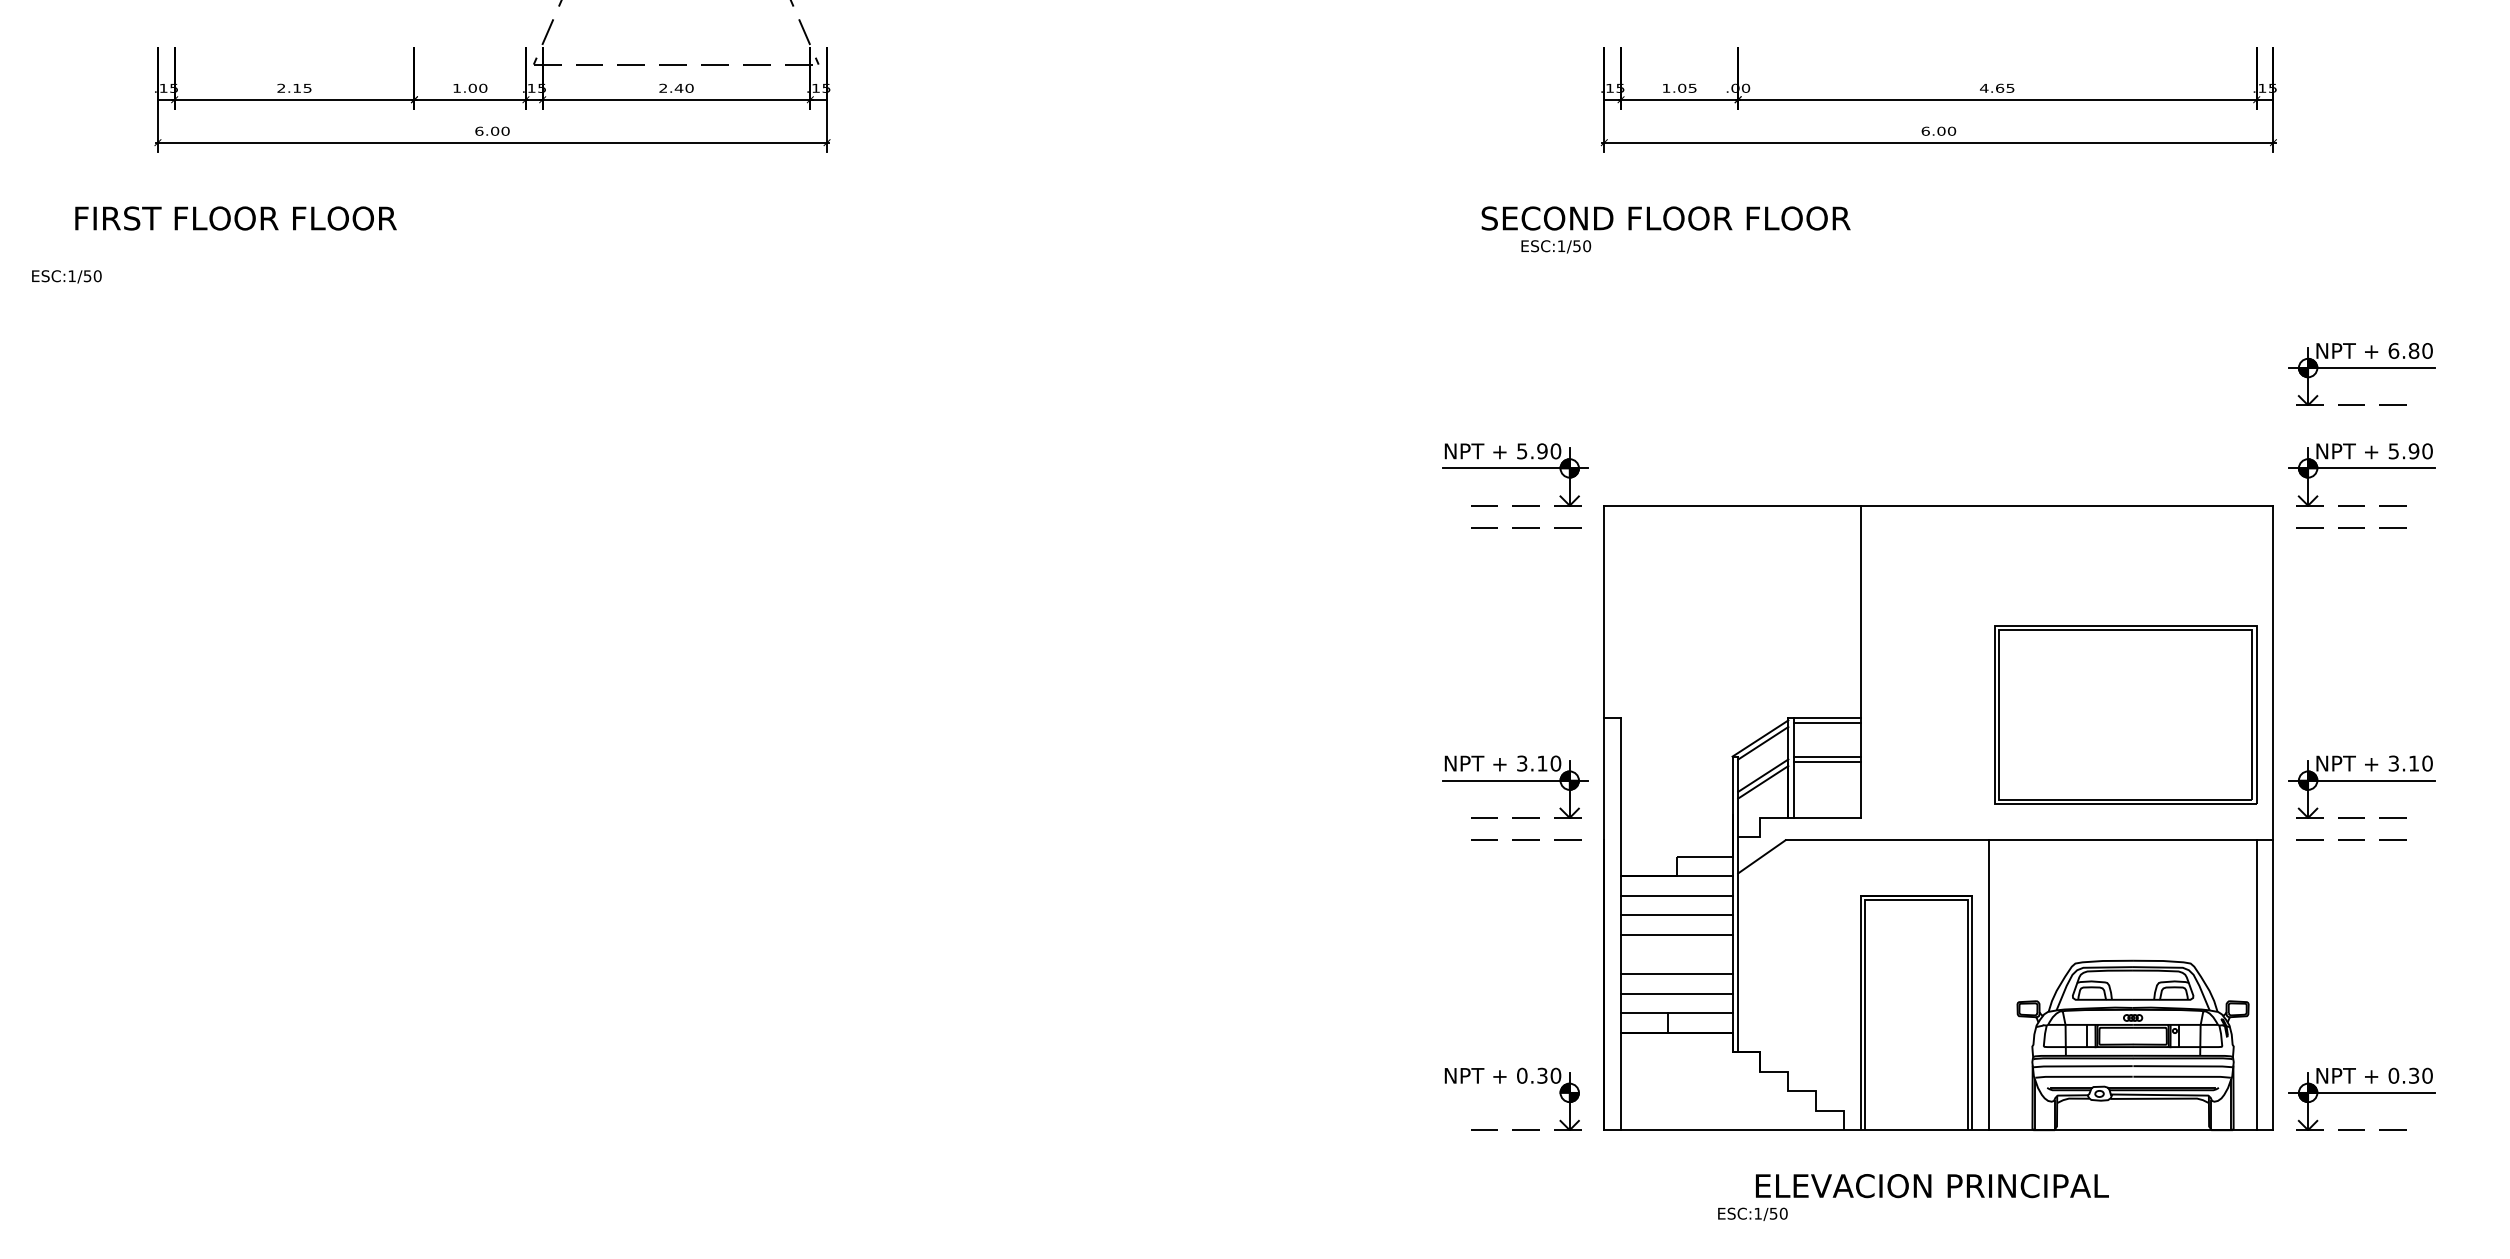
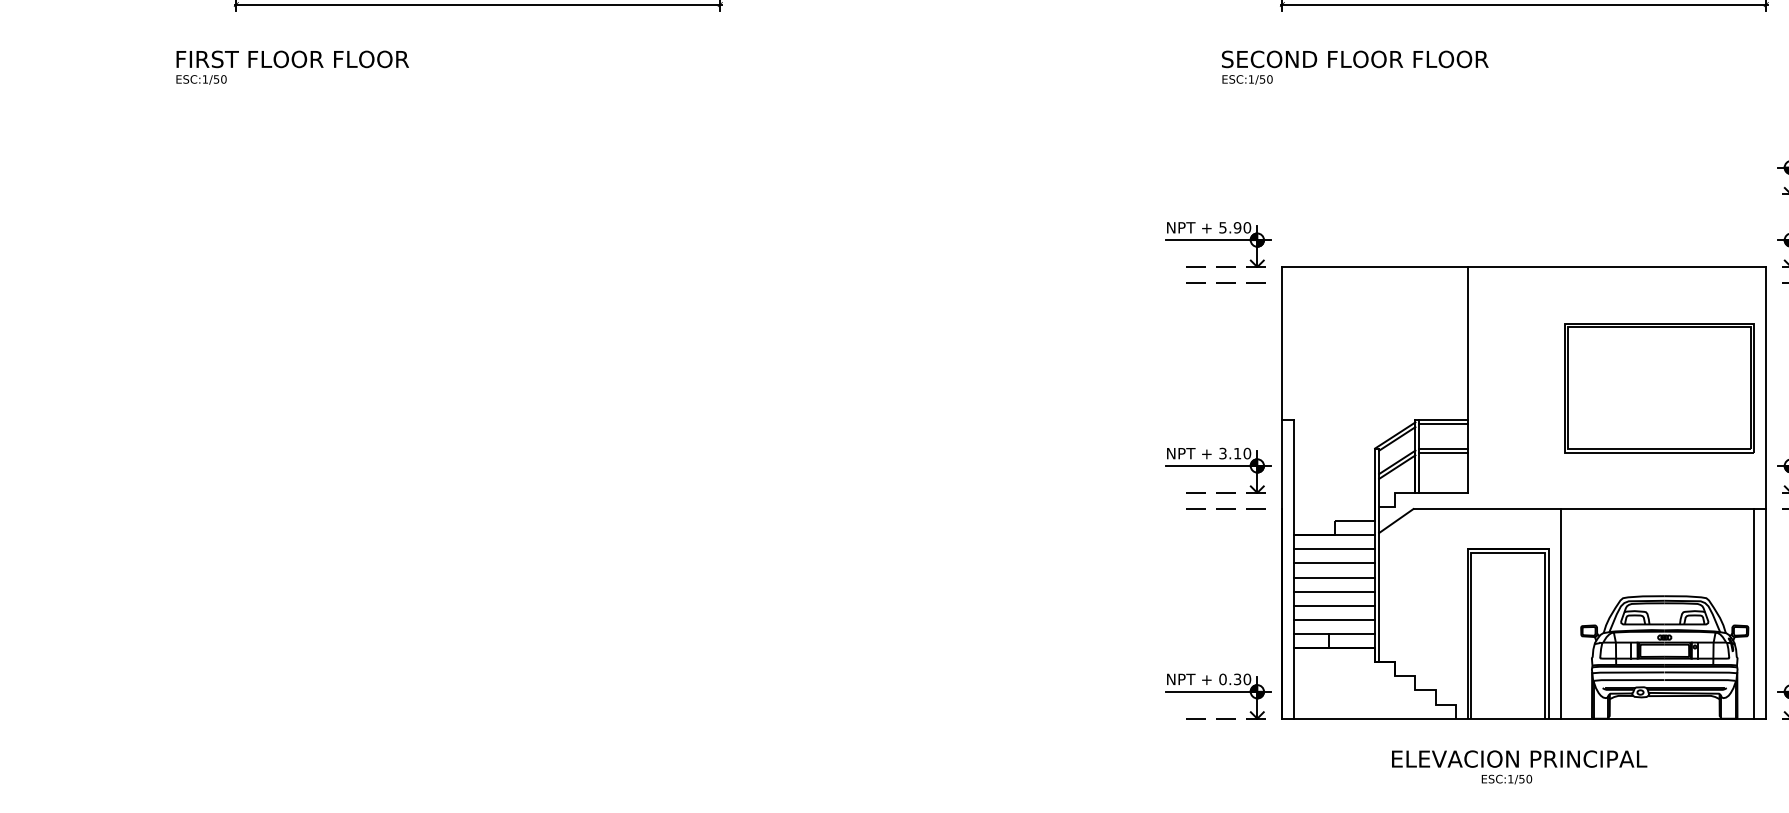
text: (1665, 218) -> (1354, 59), moved
text: (66, 276) -> (201, 79), moved
part: (2125, 714) -> (1659, 387), moved
line: (1676, 954) -> (1334, 591), added
line: (1515, 1092) -> (1218, 691), added
text: (1752, 1213) -> (1506, 778), moved

